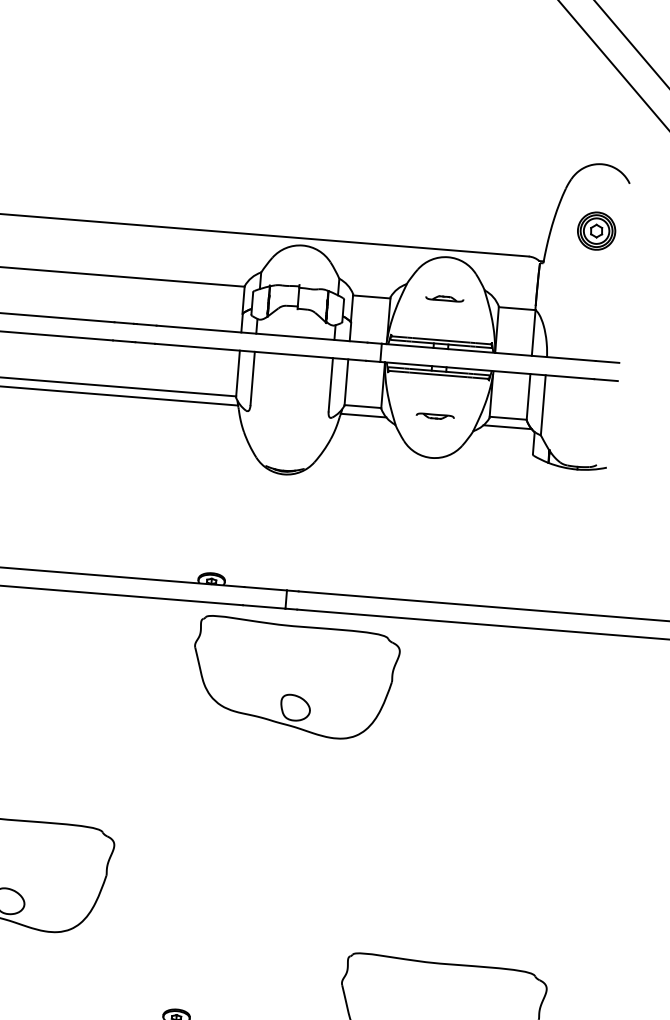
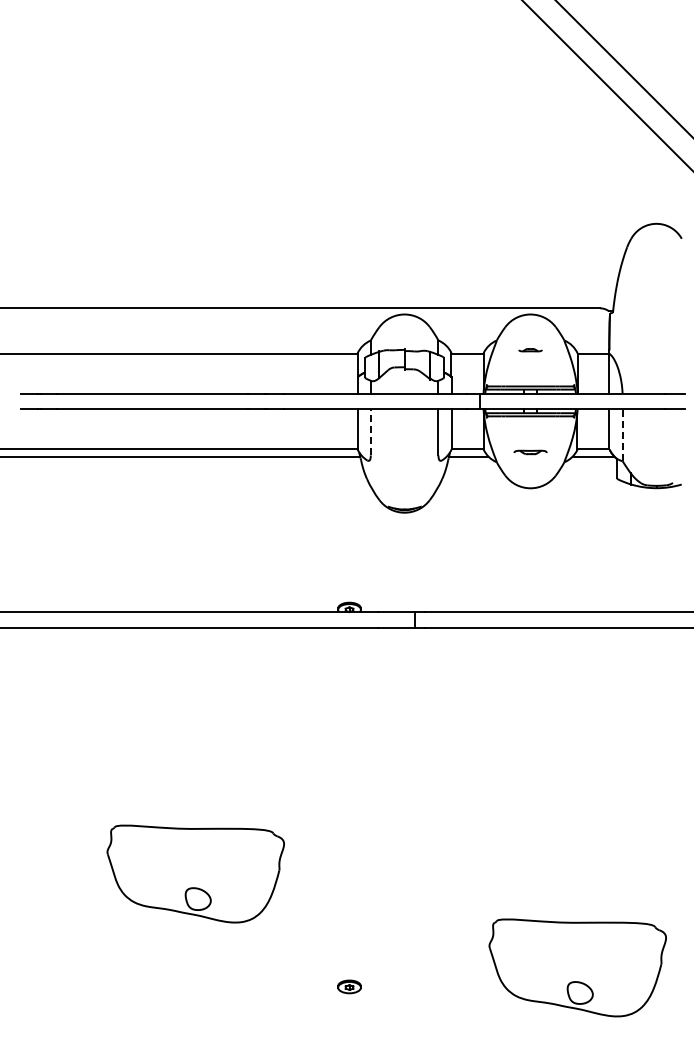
part: (596, 230) -> (656, 281), removed
part: (444, 297) -> (530, 349), size x0.7
line: (252, 377) -> (370, 431), solid -> dashed
line: (543, 404) -> (622, 434), solid -> dashed
part: (294, 678) -> (427, 687), removed

